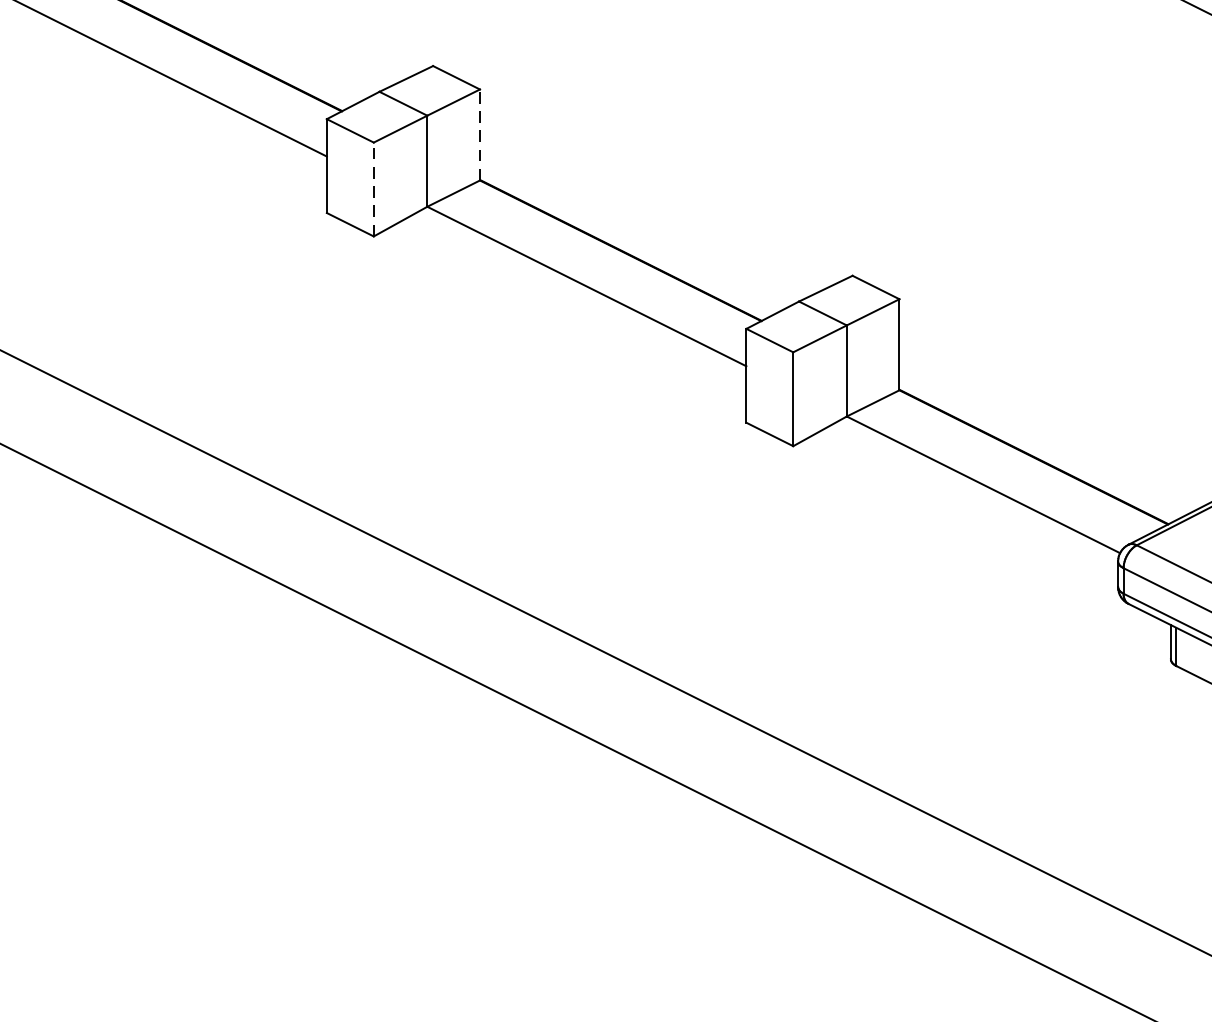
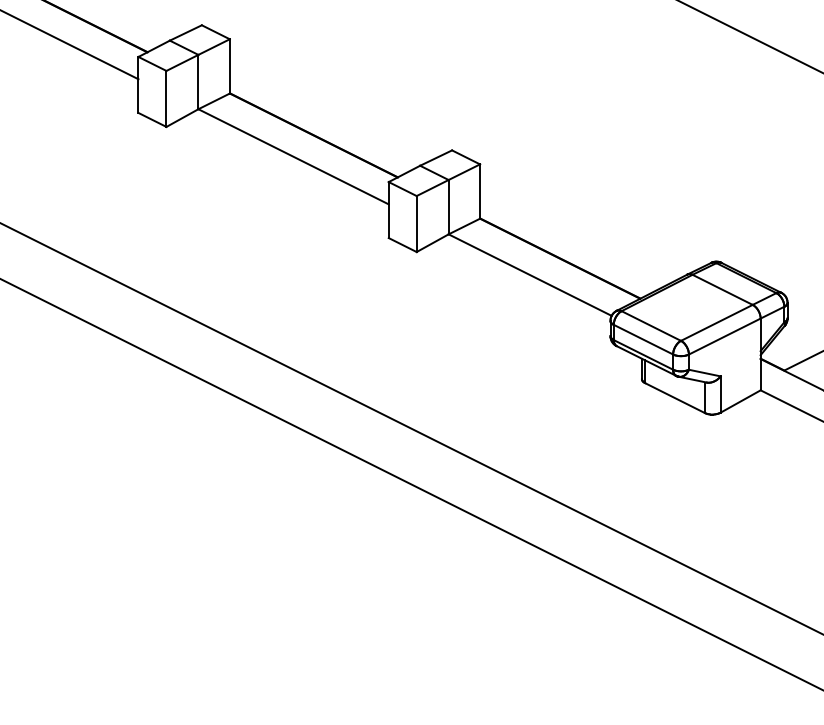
line: (479, 133) -> (229, 65), dashed -> solid
line: (373, 188) -> (166, 98), dashed -> solid

